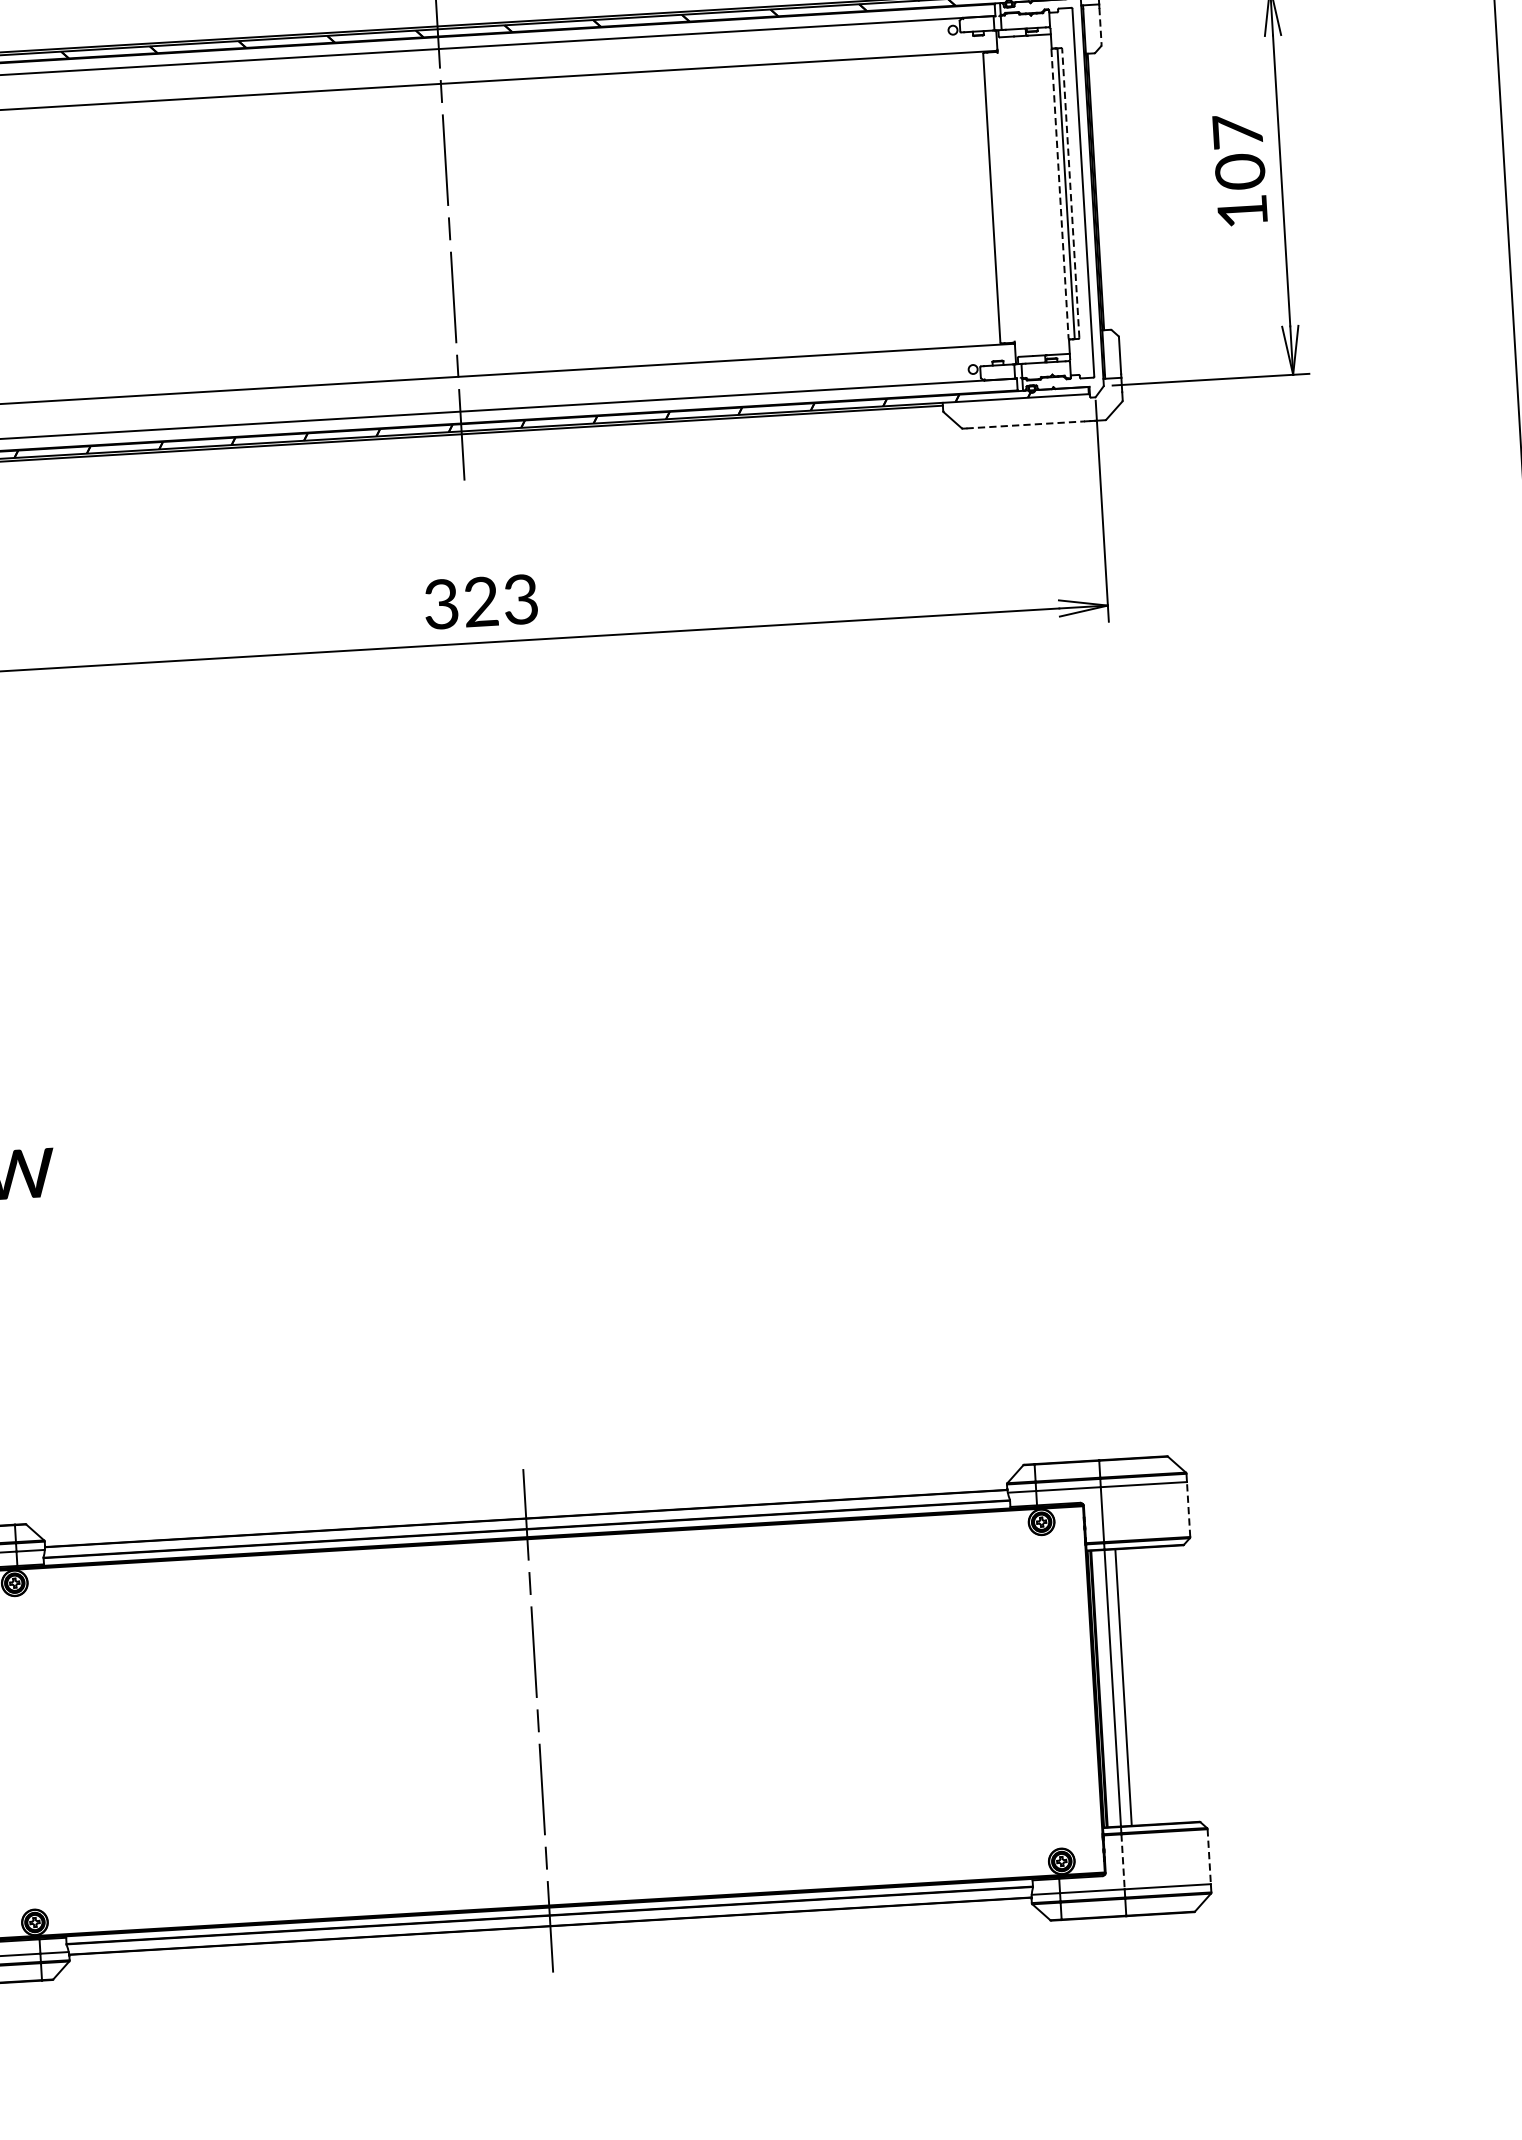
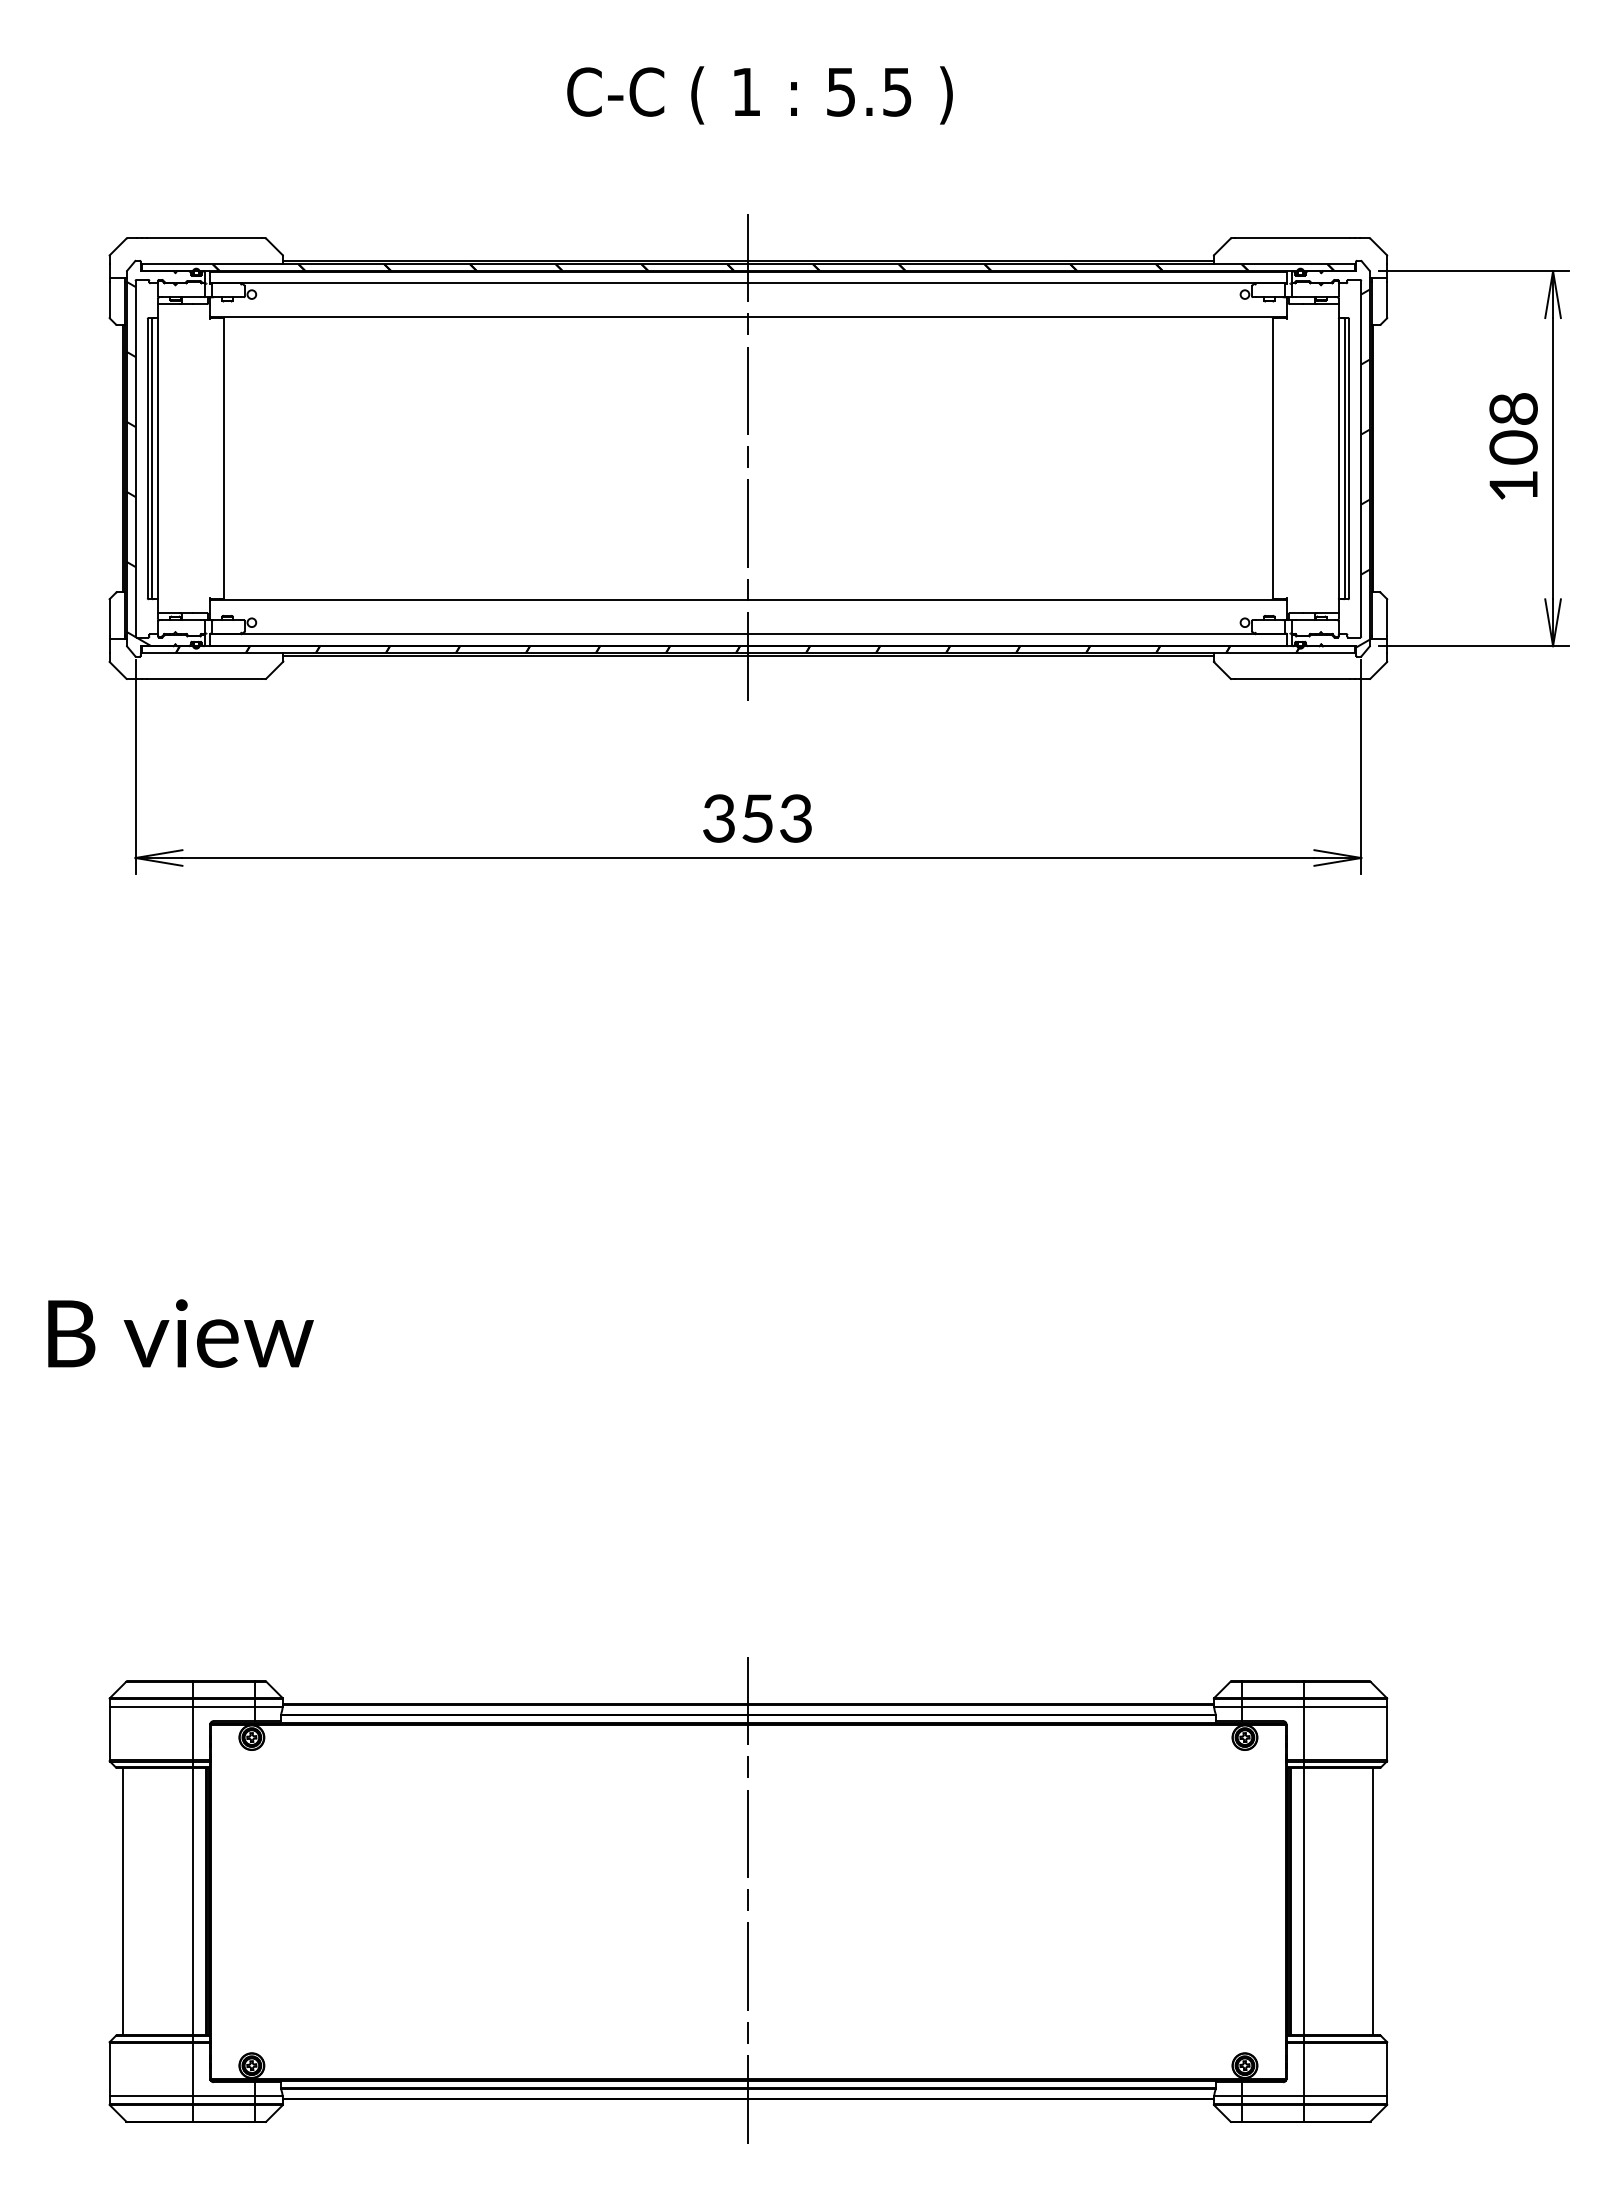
line: (1100, 26) -> (1387, 299), dashed -> solid
text: (1237, 131) -> (1513, 408), 107 -> 108
line: (1059, 193) -> (1338, 458), dashed -> solid
line: (1071, 193) -> (1349, 458), dashed -> solid
hatch: (1085, 202) -> (1362, 468), added
line: (1026, 425) -> (1293, 679), dashed -> solid
text: (481, 601) -> (757, 818), 323 -> 353
line: (1188, 1509) -> (1387, 1733), dashed -> solid
line: (1123, 1687) -> (1373, 1901), moved
line: (1209, 1856) -> (1387, 2069), dashed -> solid
line: (1123, 1861) -> (1304, 2069), dashed -> solid

